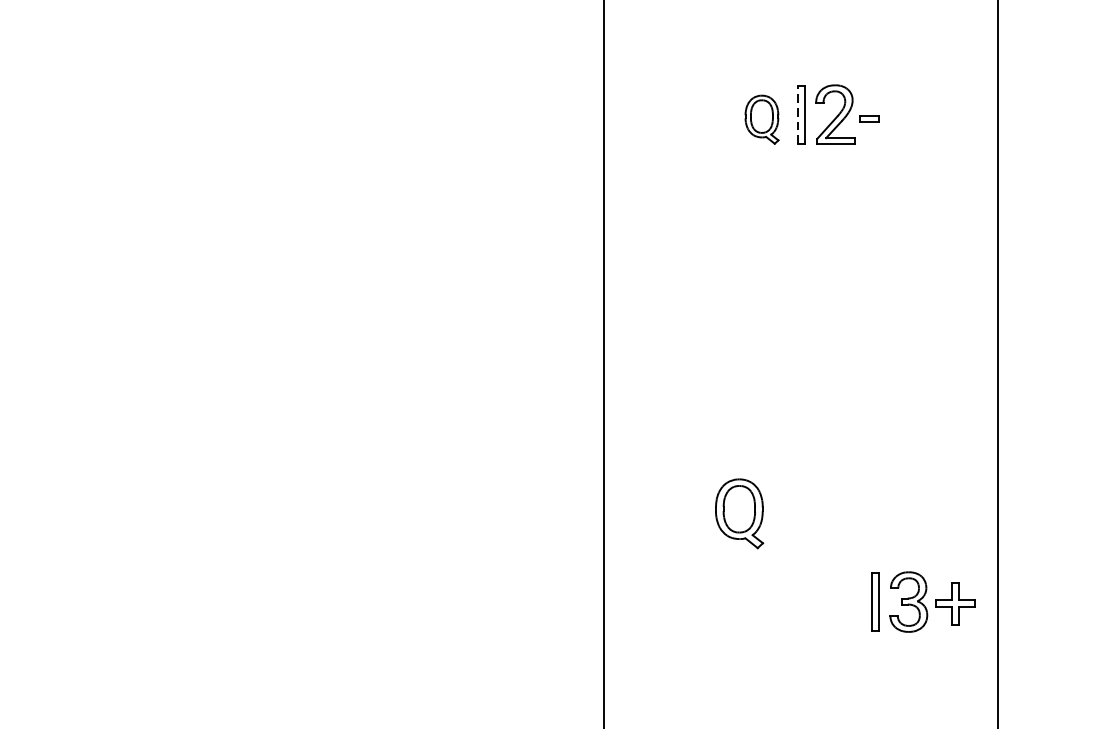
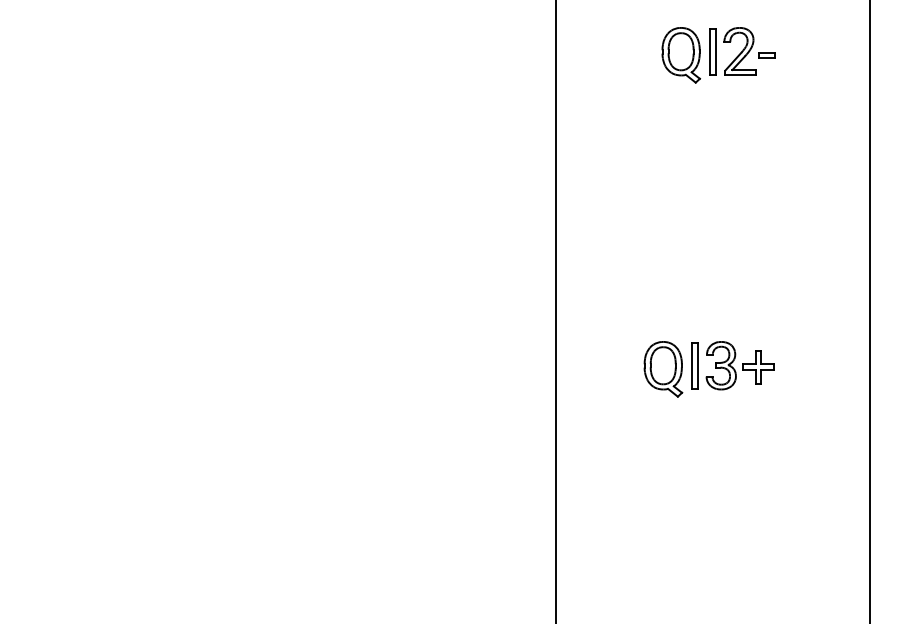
line: (797, 114) -> (709, 51), dashed -> solid
part: (762, 119) -> (681, 55), size x1.43
part: (922, 601) -> (732, 365), moved

